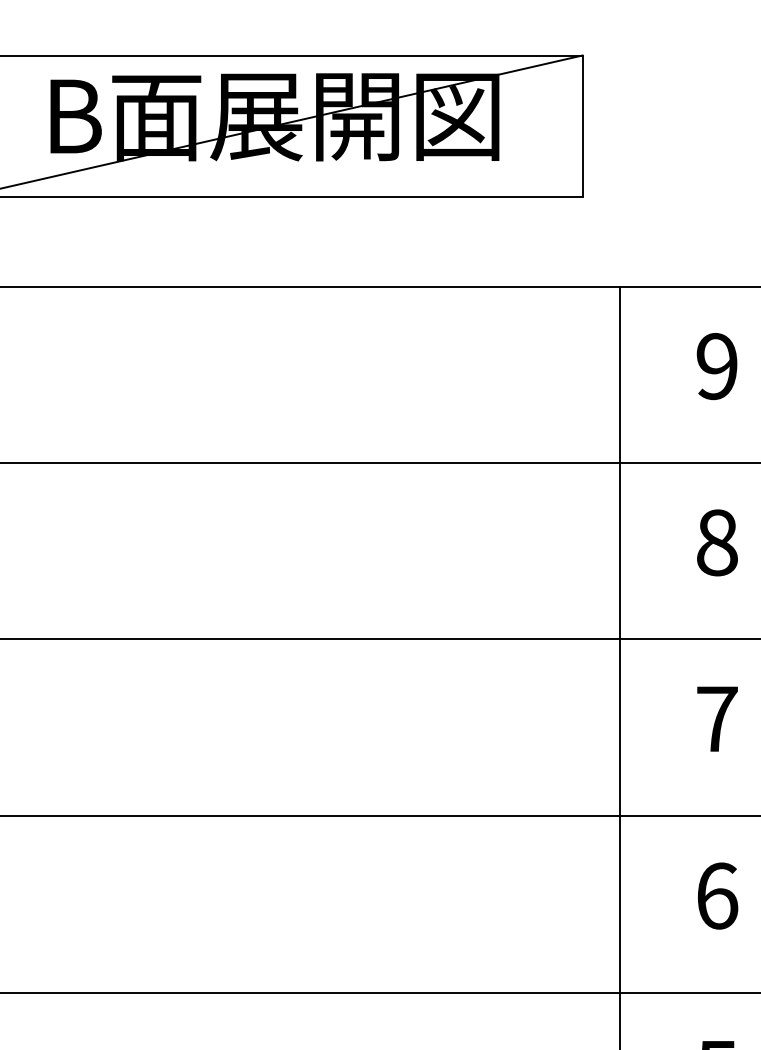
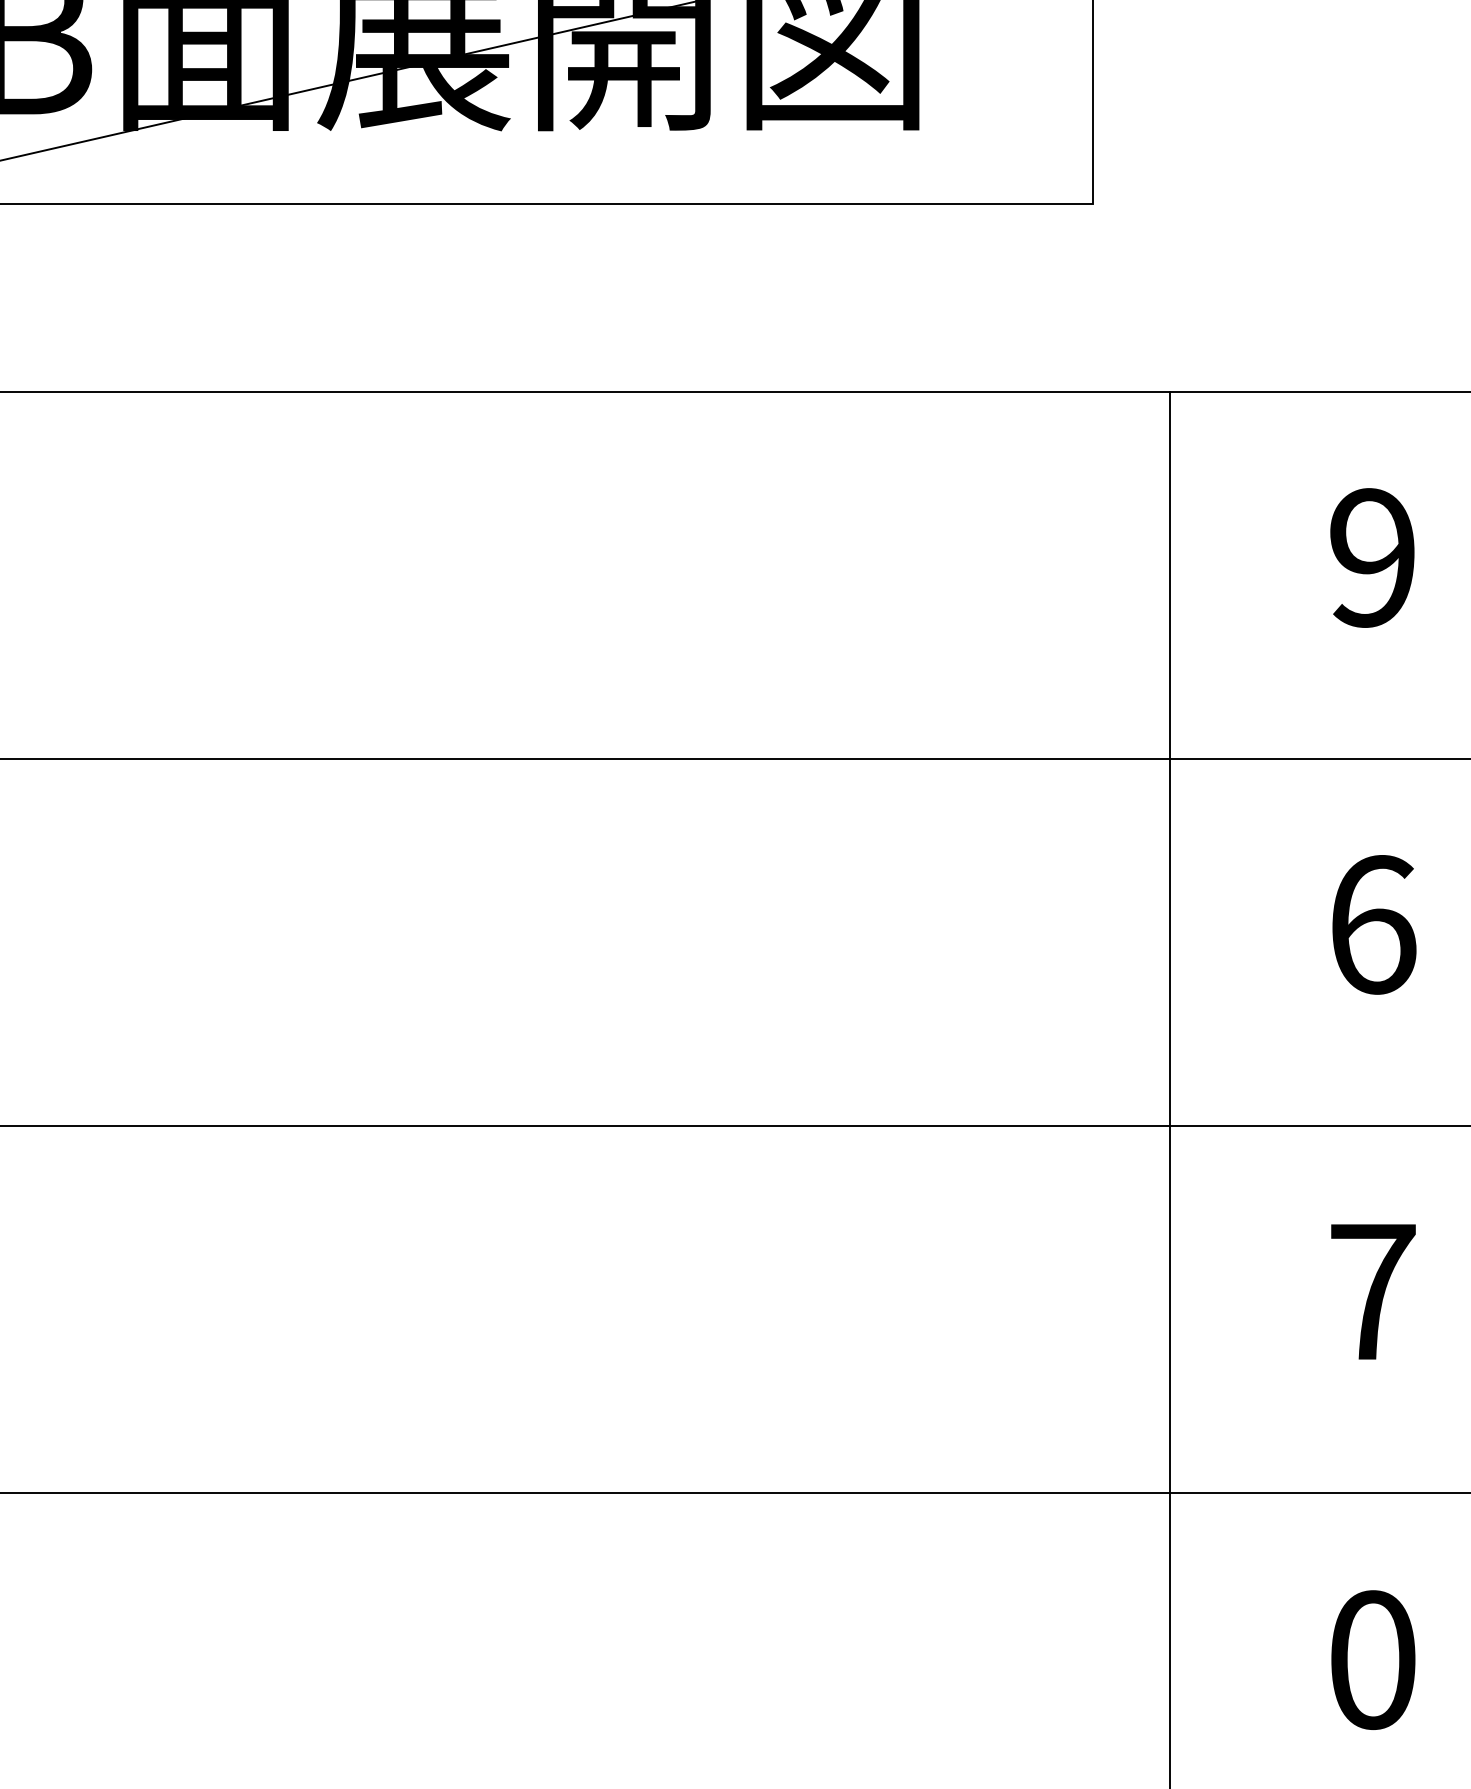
text: (717, 542) -> (1373, 924), 8 -> 6
text: (717, 895) -> (1373, 1658), 6 -> 0

